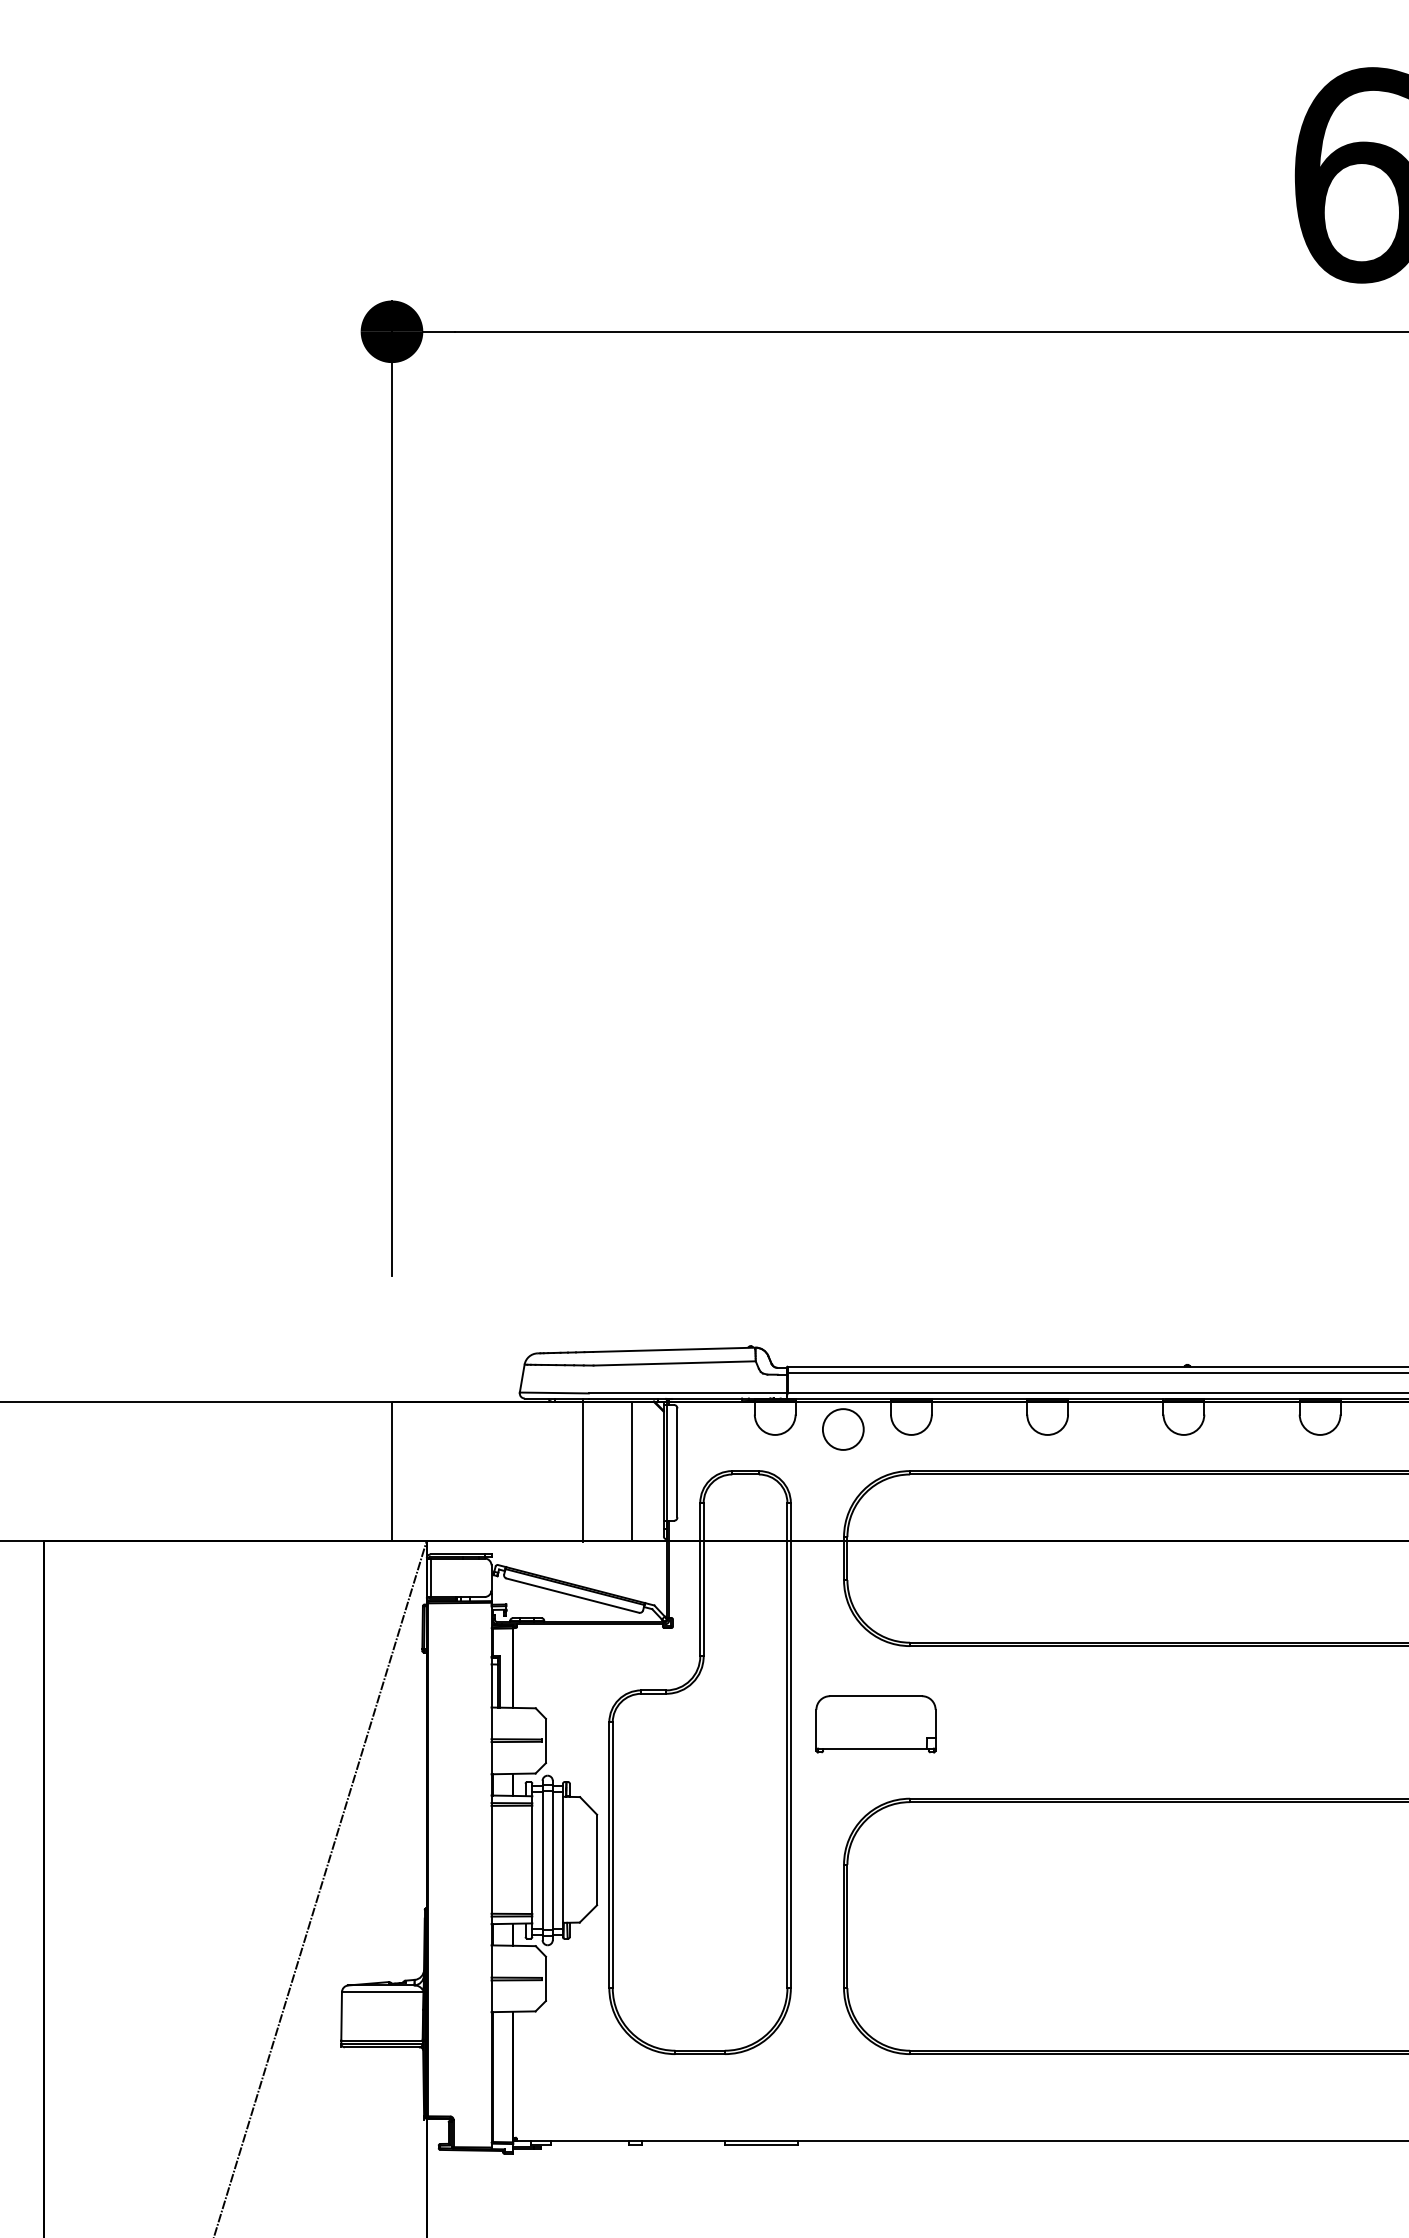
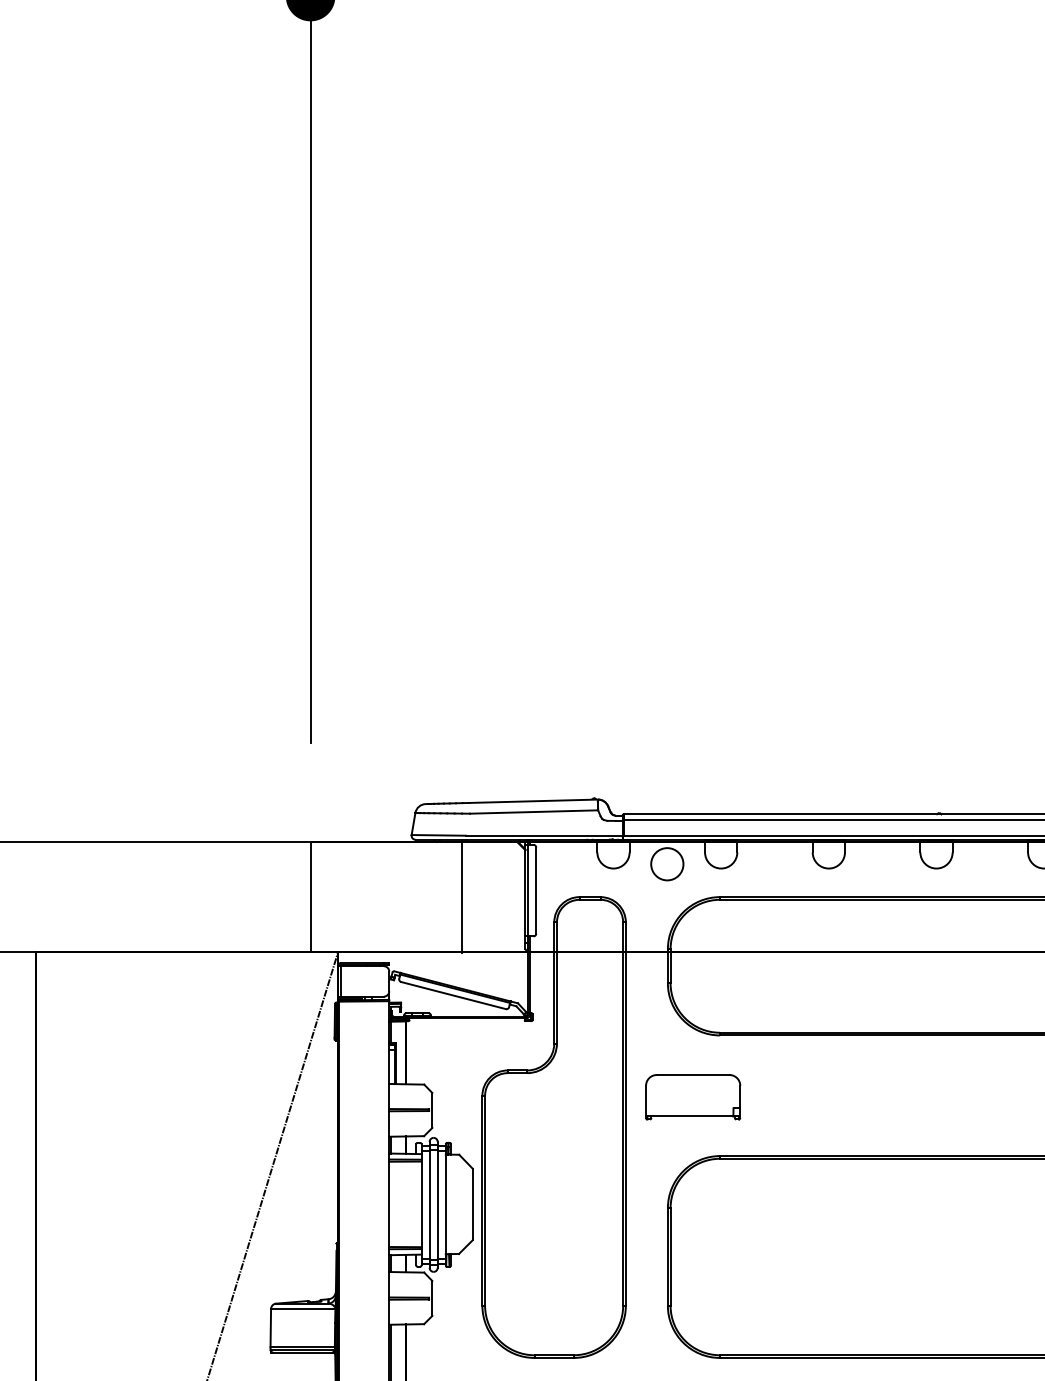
line: (632, 1470) -> (500, 896), removed

